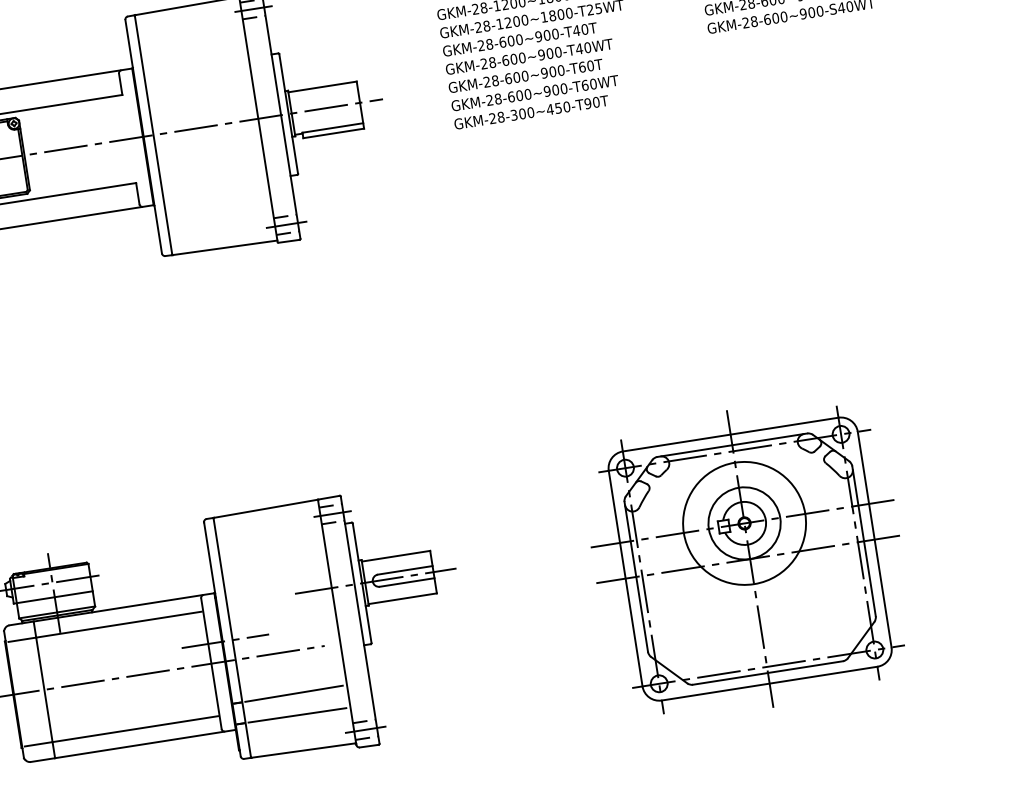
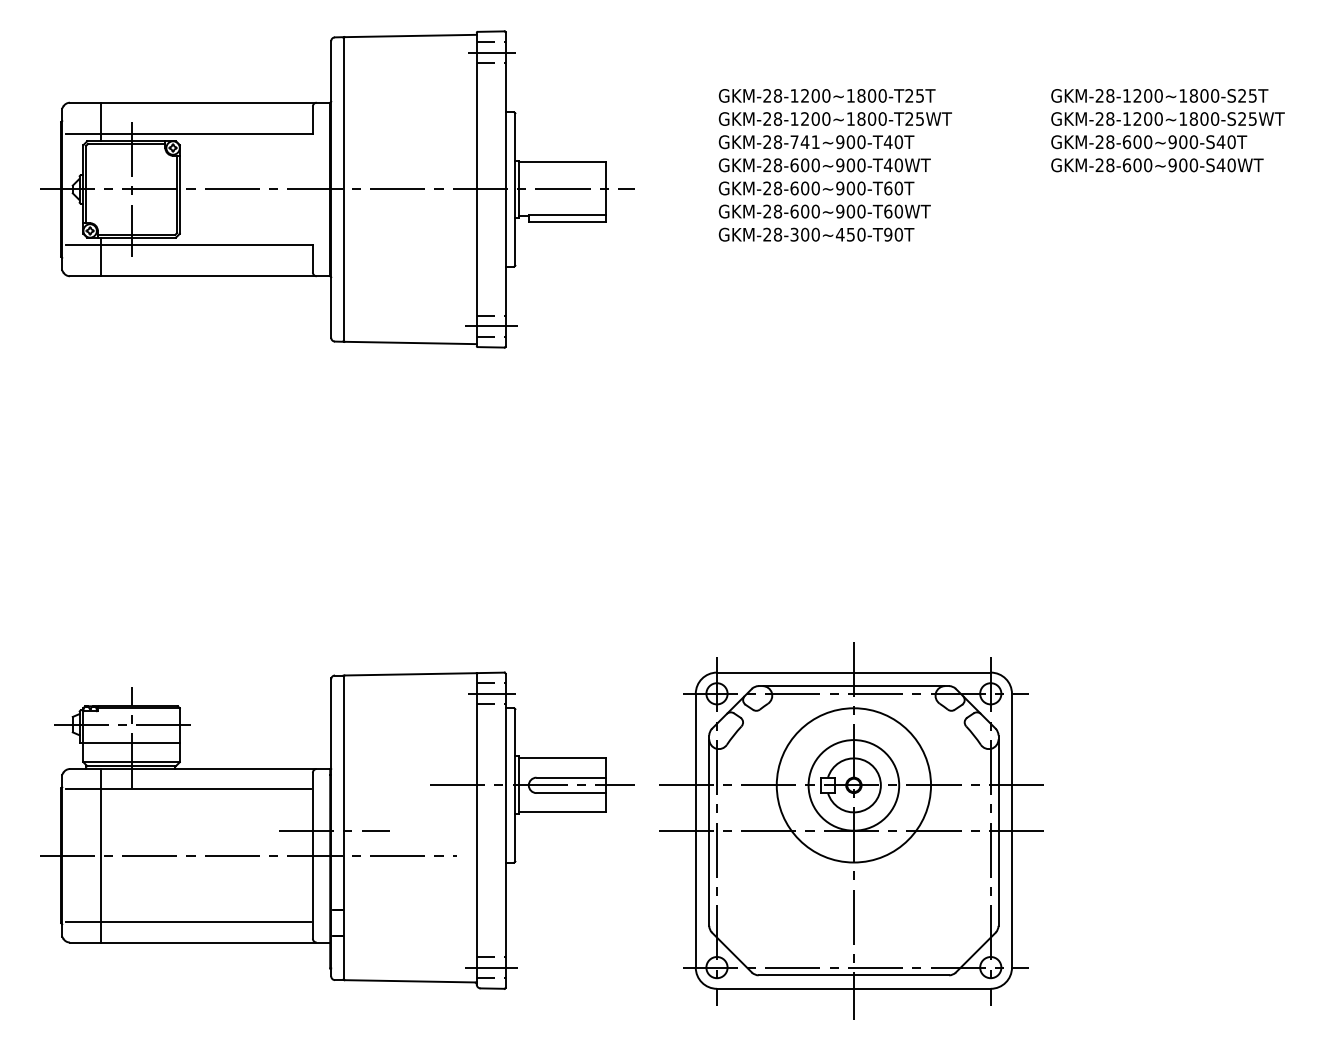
text: (510, 41) -> (804, 142), GKM-28-600~900-T40T -> GKM-28-741~900-T40T
part: (748, 559) -> (851, 830), moved
line: (294, 693) -> (409, 908), removed
line: (297, 715) -> (409, 936), removed

